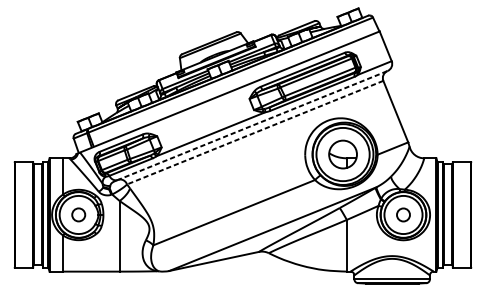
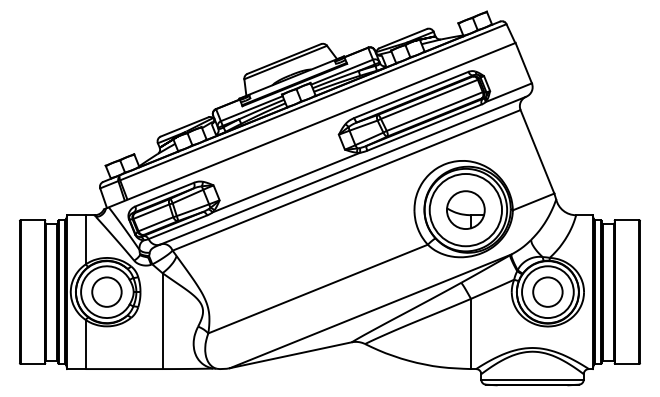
line: (252, 125) -> (343, 170), dashed -> solid
line: (254, 132) -> (345, 180), dashed -> solid
circle: (78, 214) -> (106, 291), size x1.67
circle: (403, 214) -> (547, 291), size x1.67

